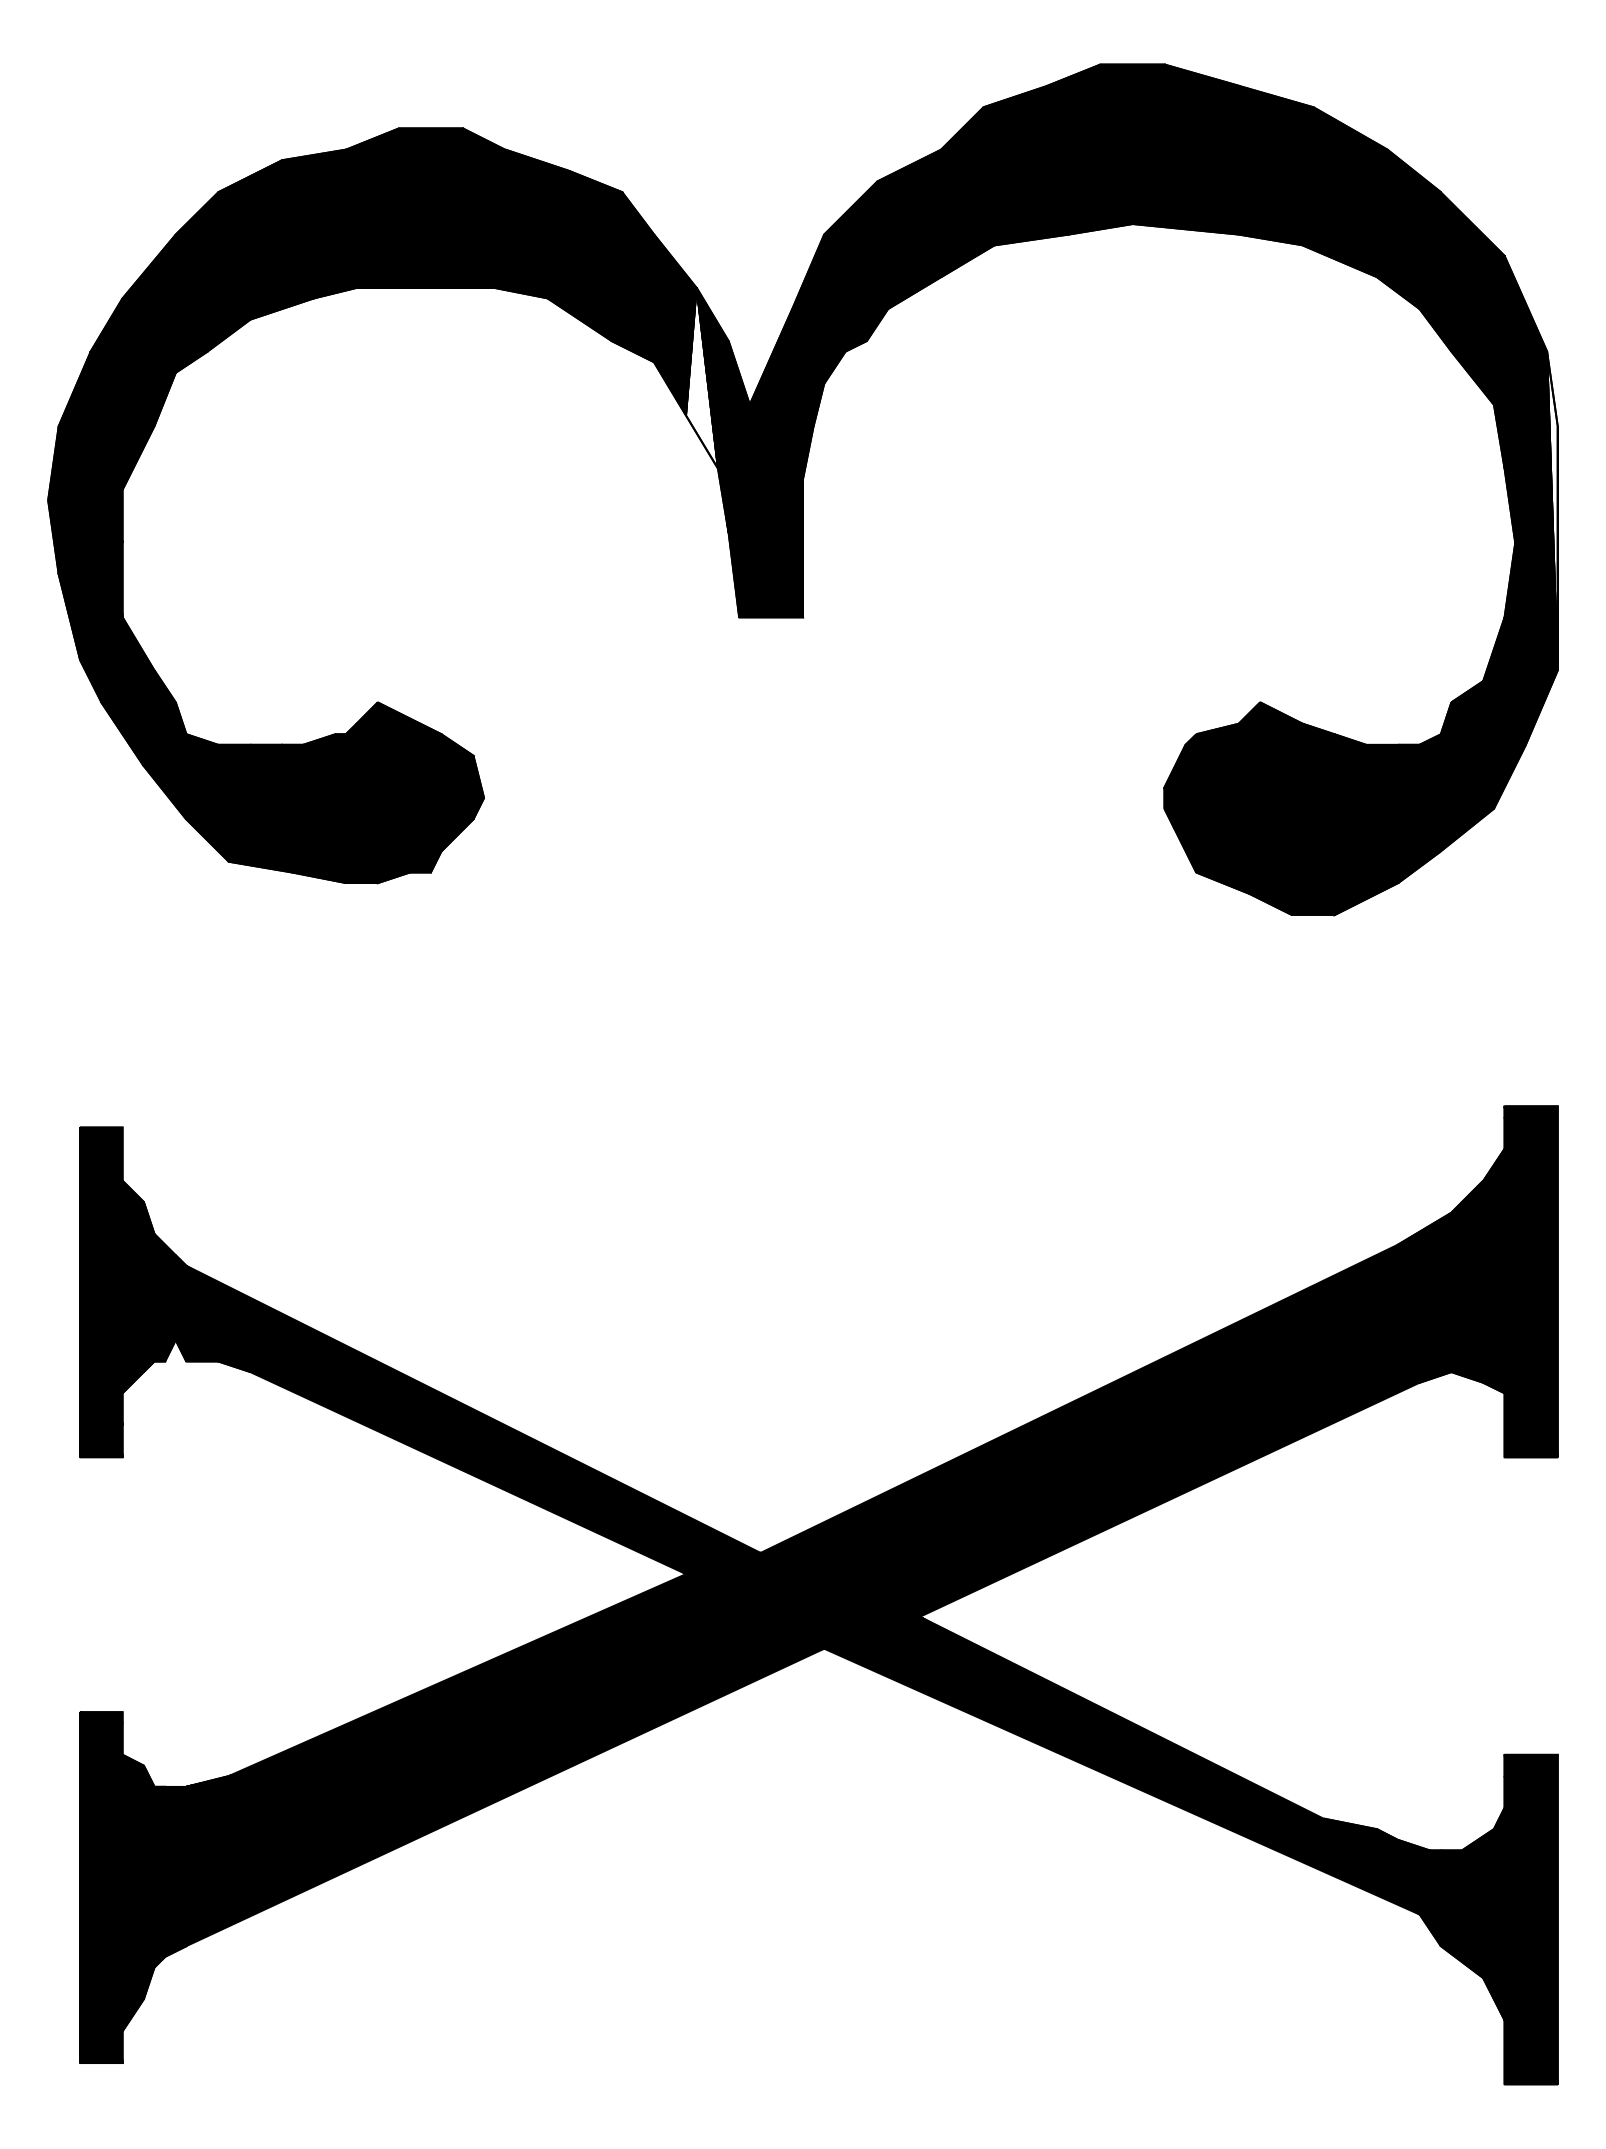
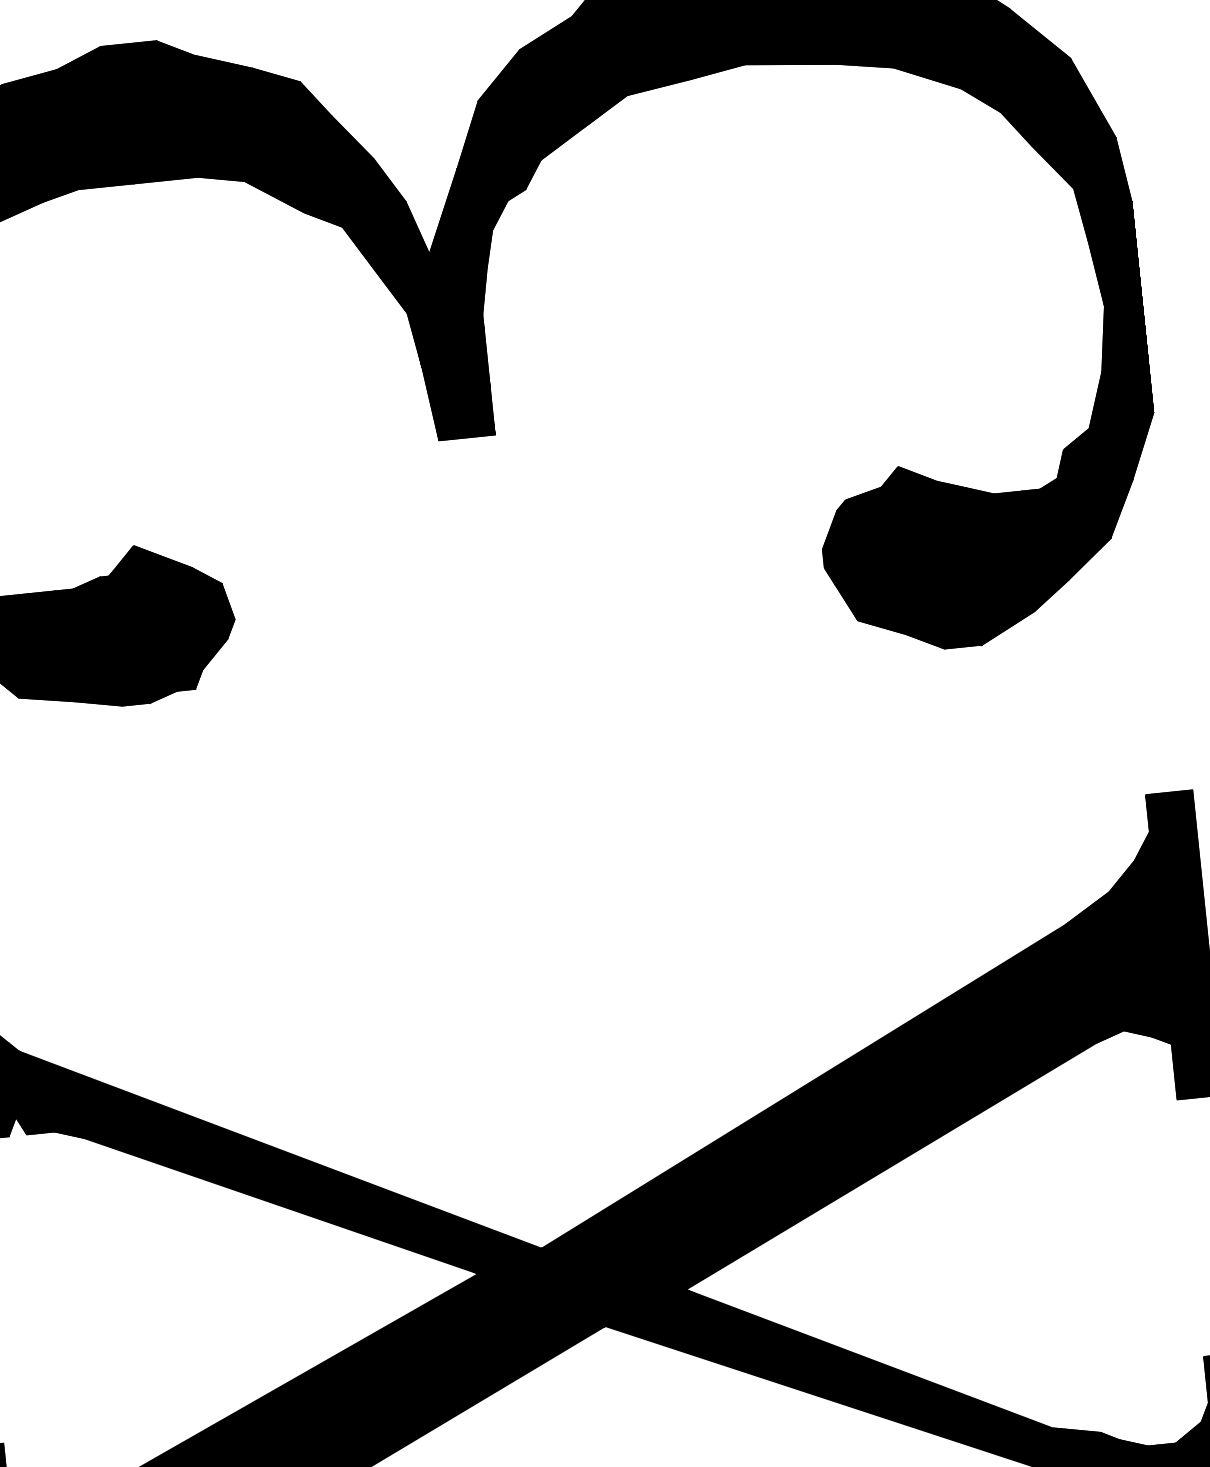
fill: (701, 378) -> (385, 236), added
fill: (1552, 510) -> (1134, 274), added

